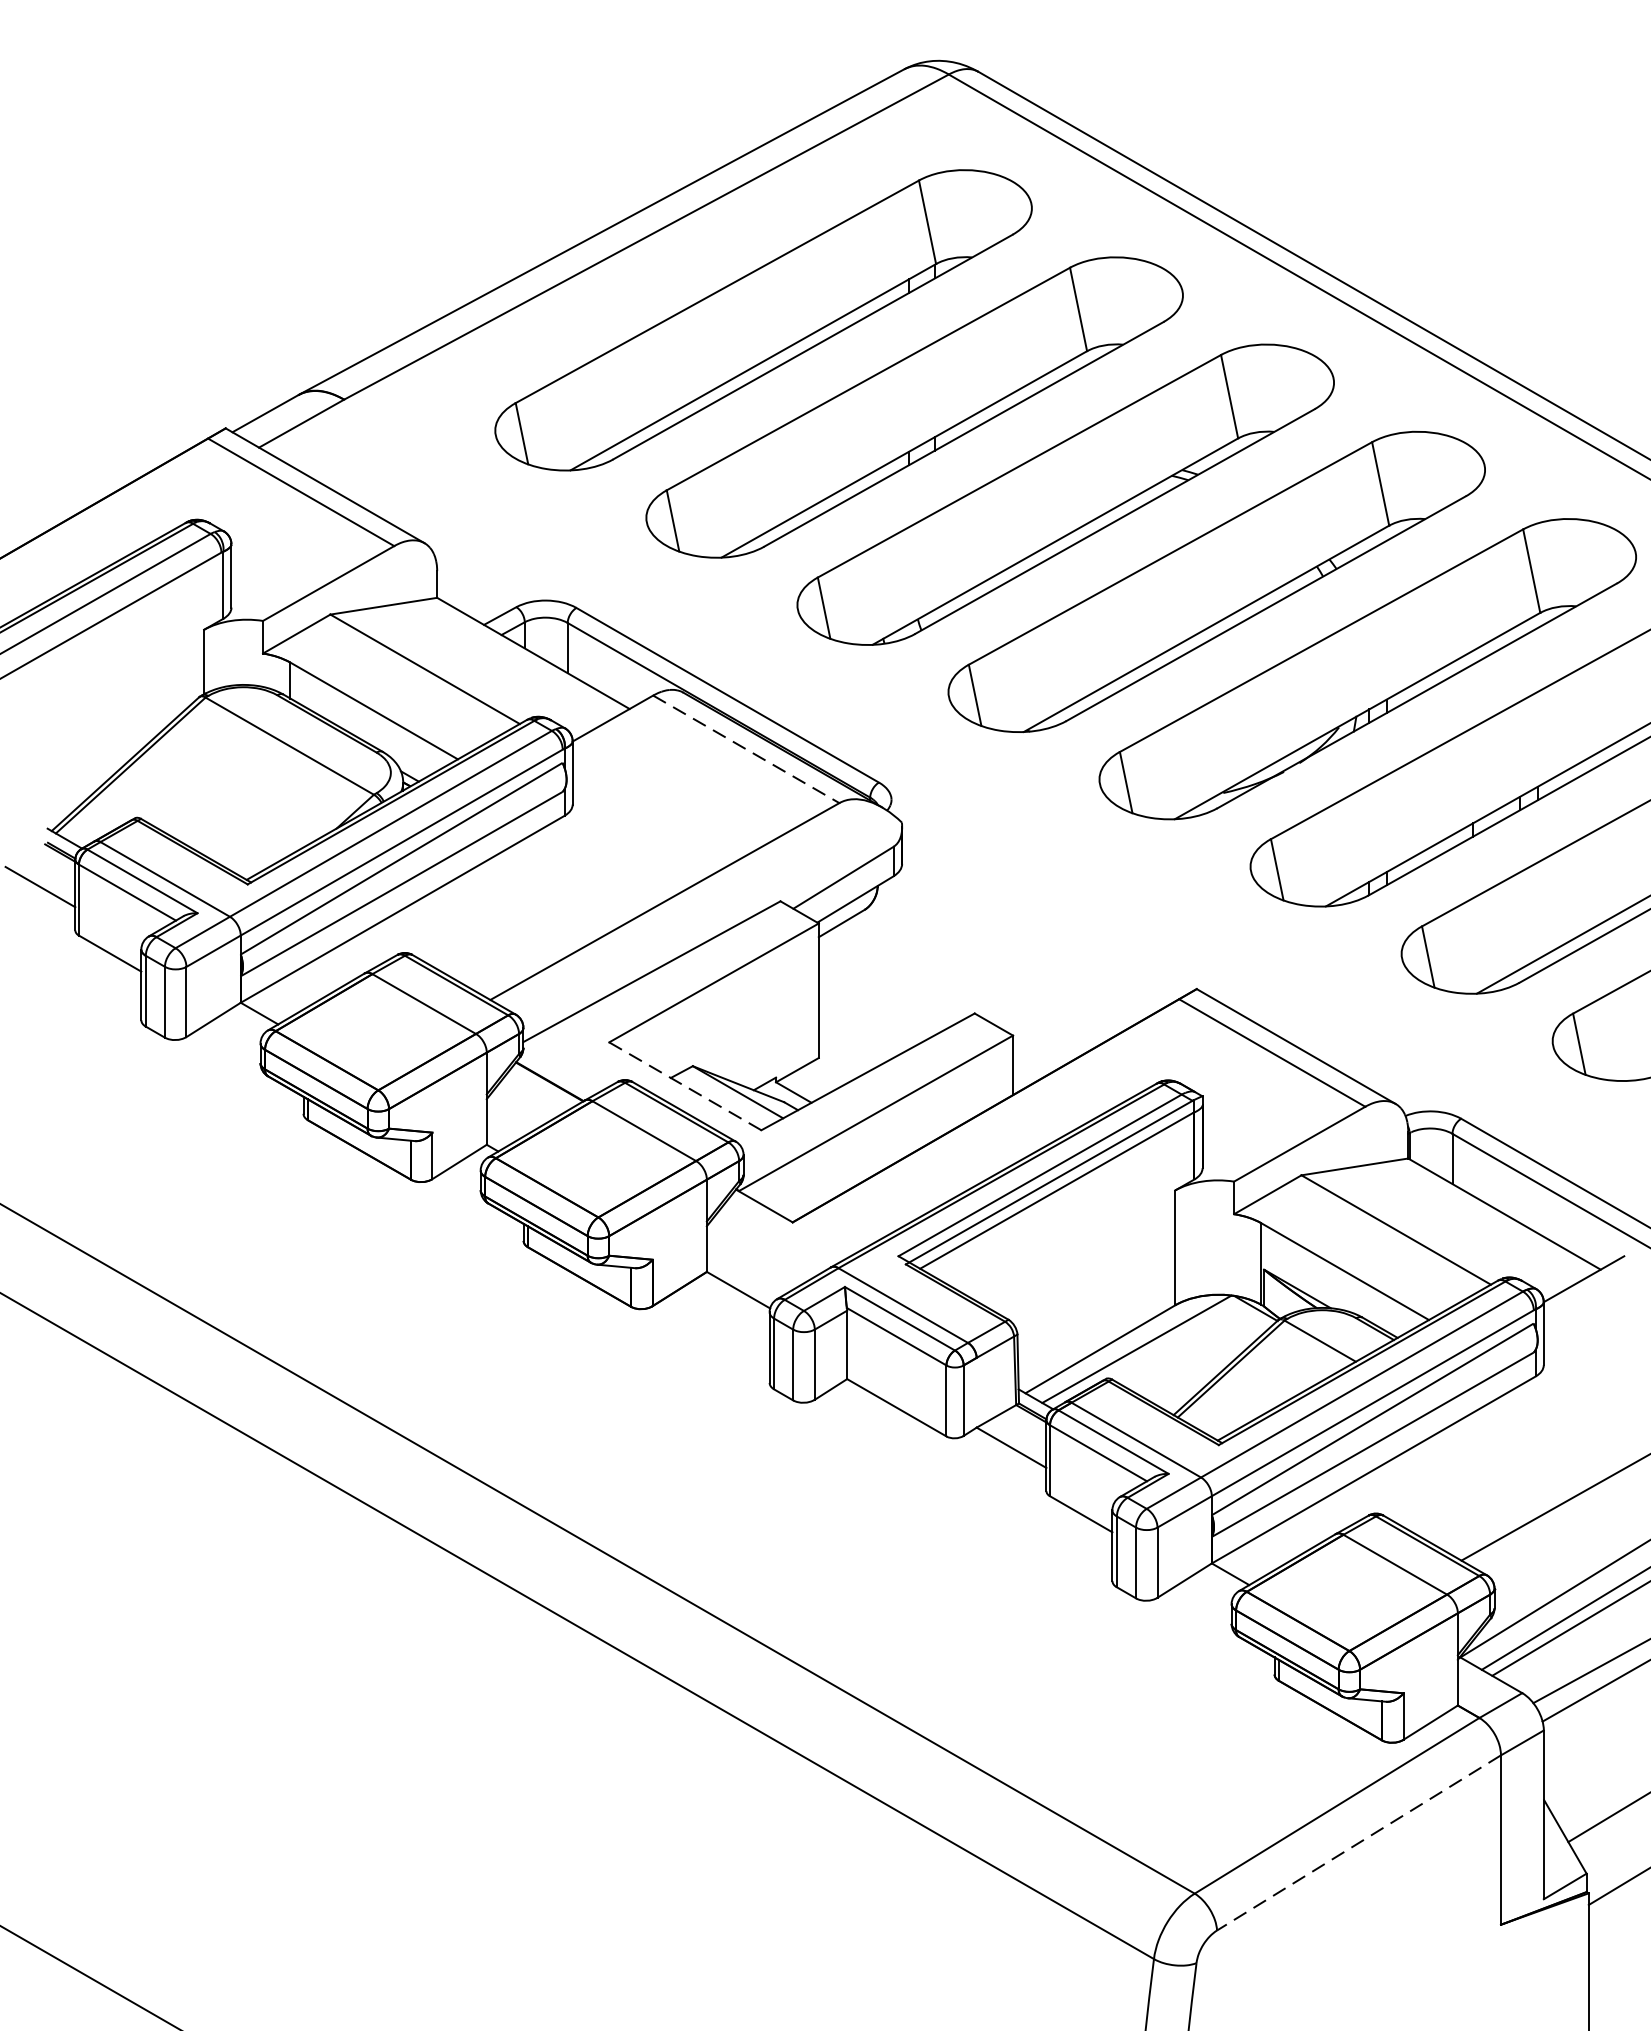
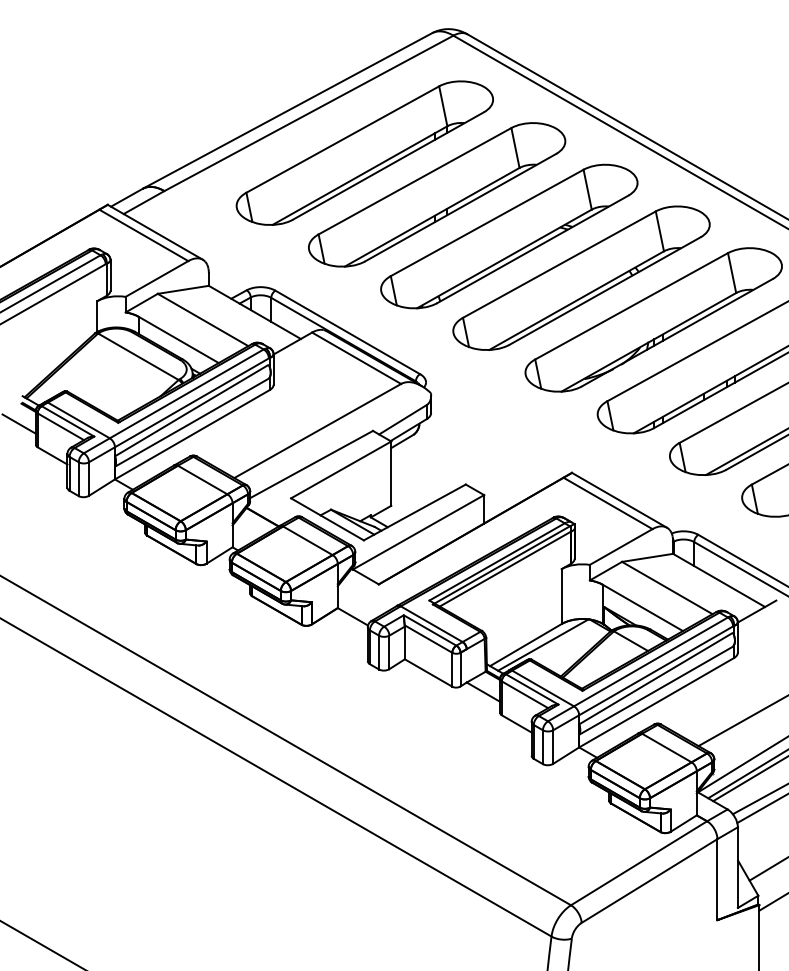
line: (748, 749) -> (357, 358), dashed -> solid
line: (685, 1086) -> (327, 519), dashed -> solid
line: (1358, 1843) -> (649, 881), dashed -> solid

